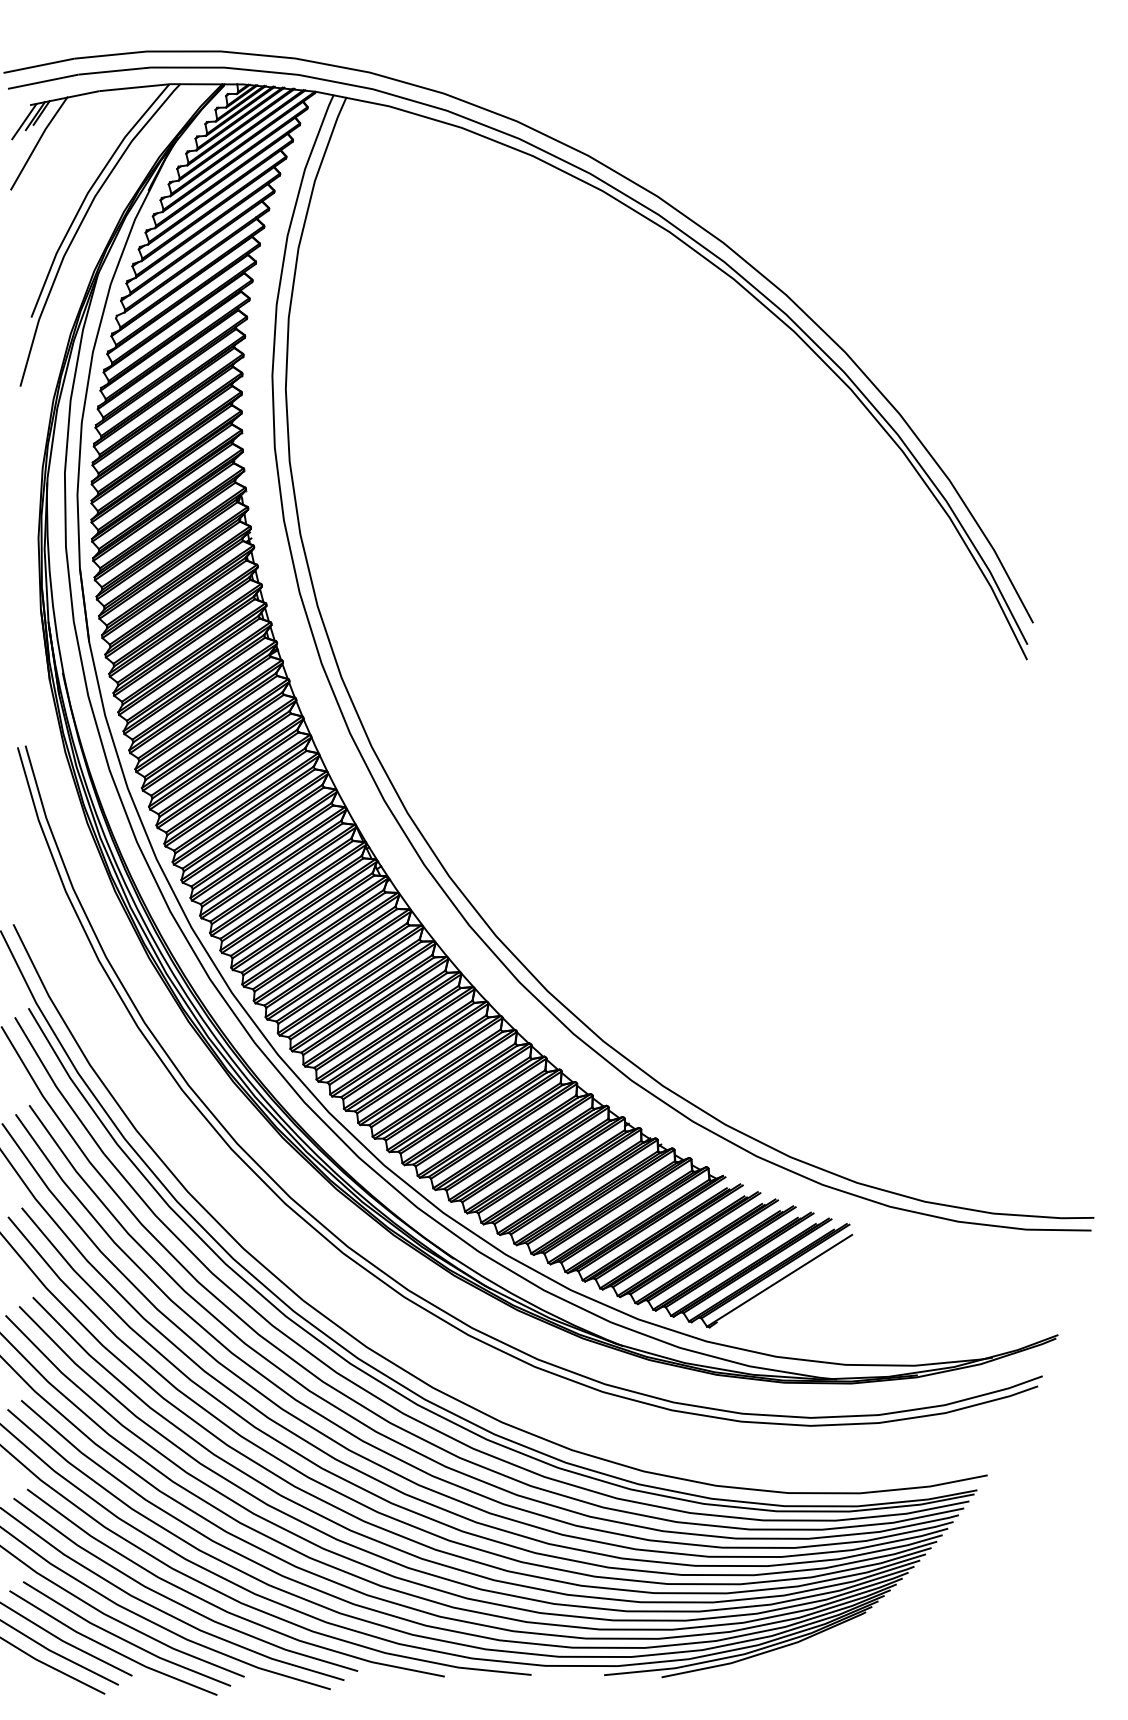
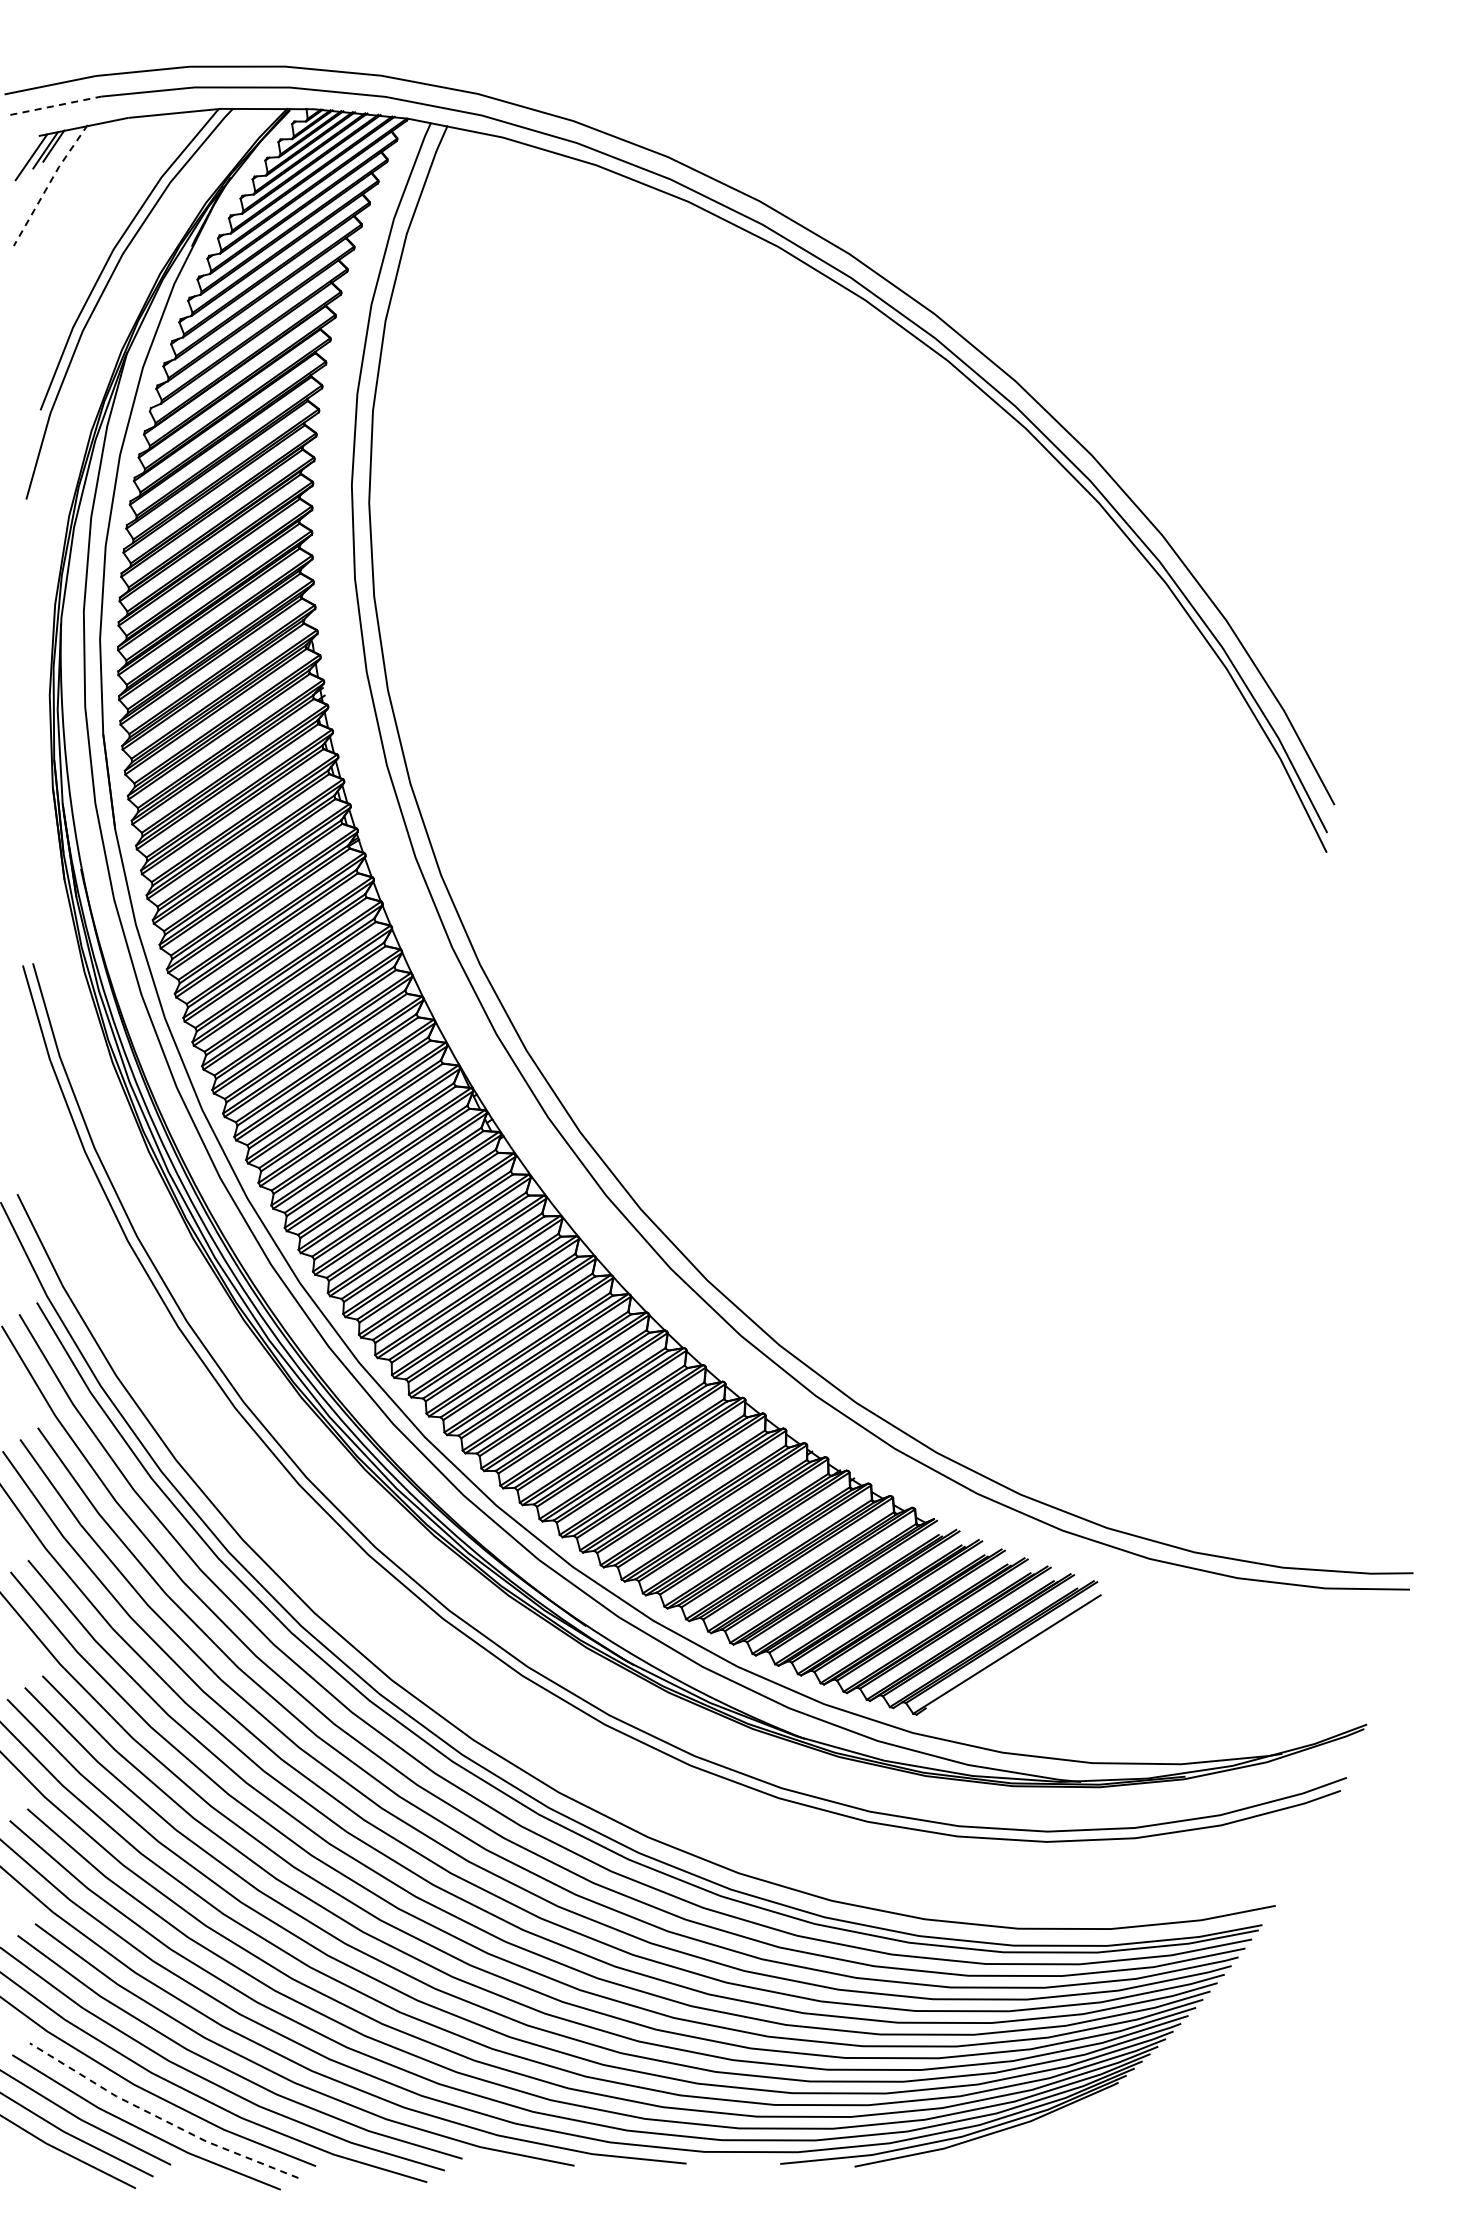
line: (43, 81) -> (56, 105), solid -> dashed
line: (38, 142) -> (49, 184), solid -> dashed
line: (124, 1640) -> (160, 2118), solid -> dashed

